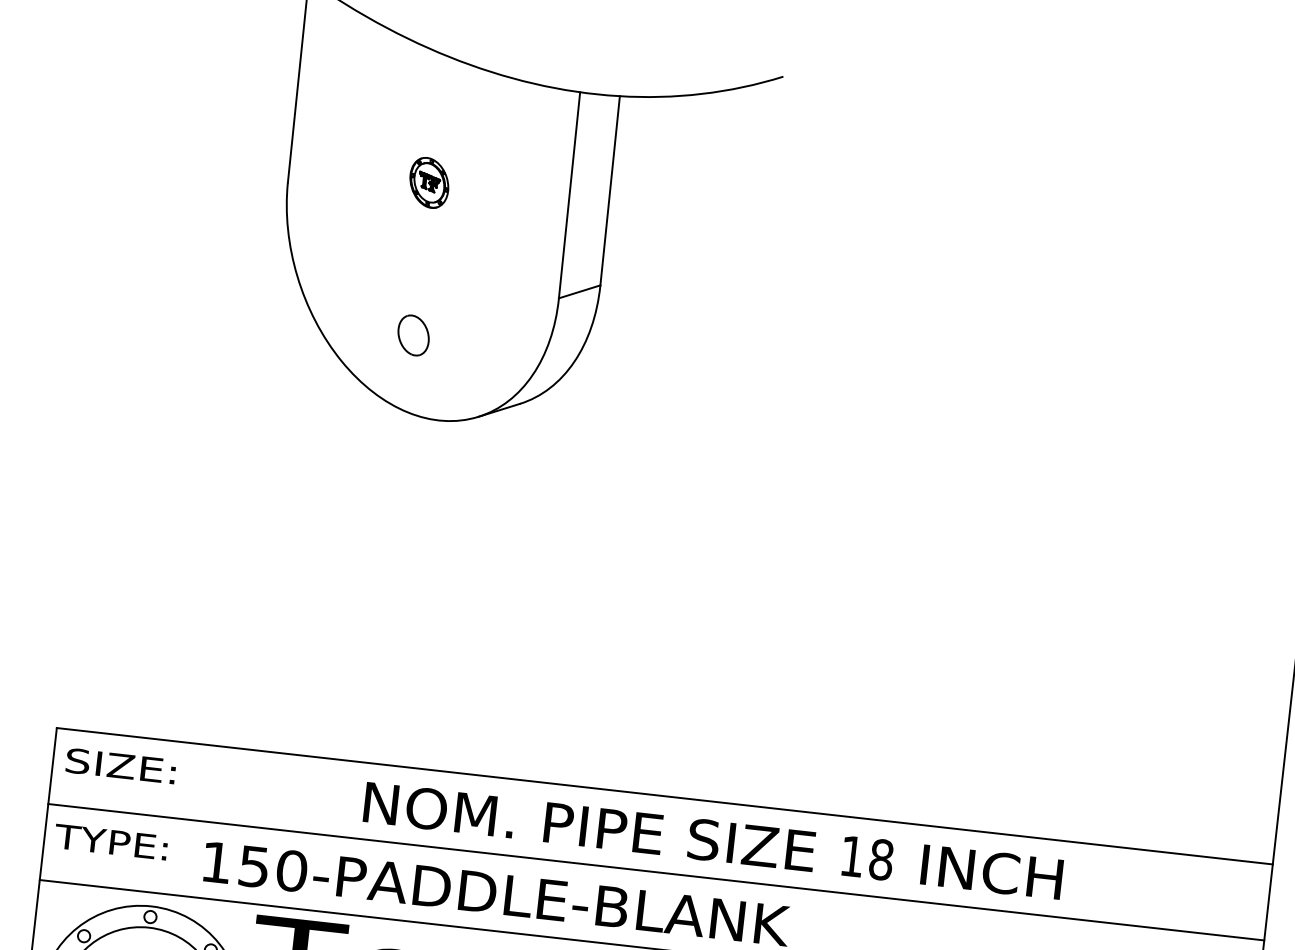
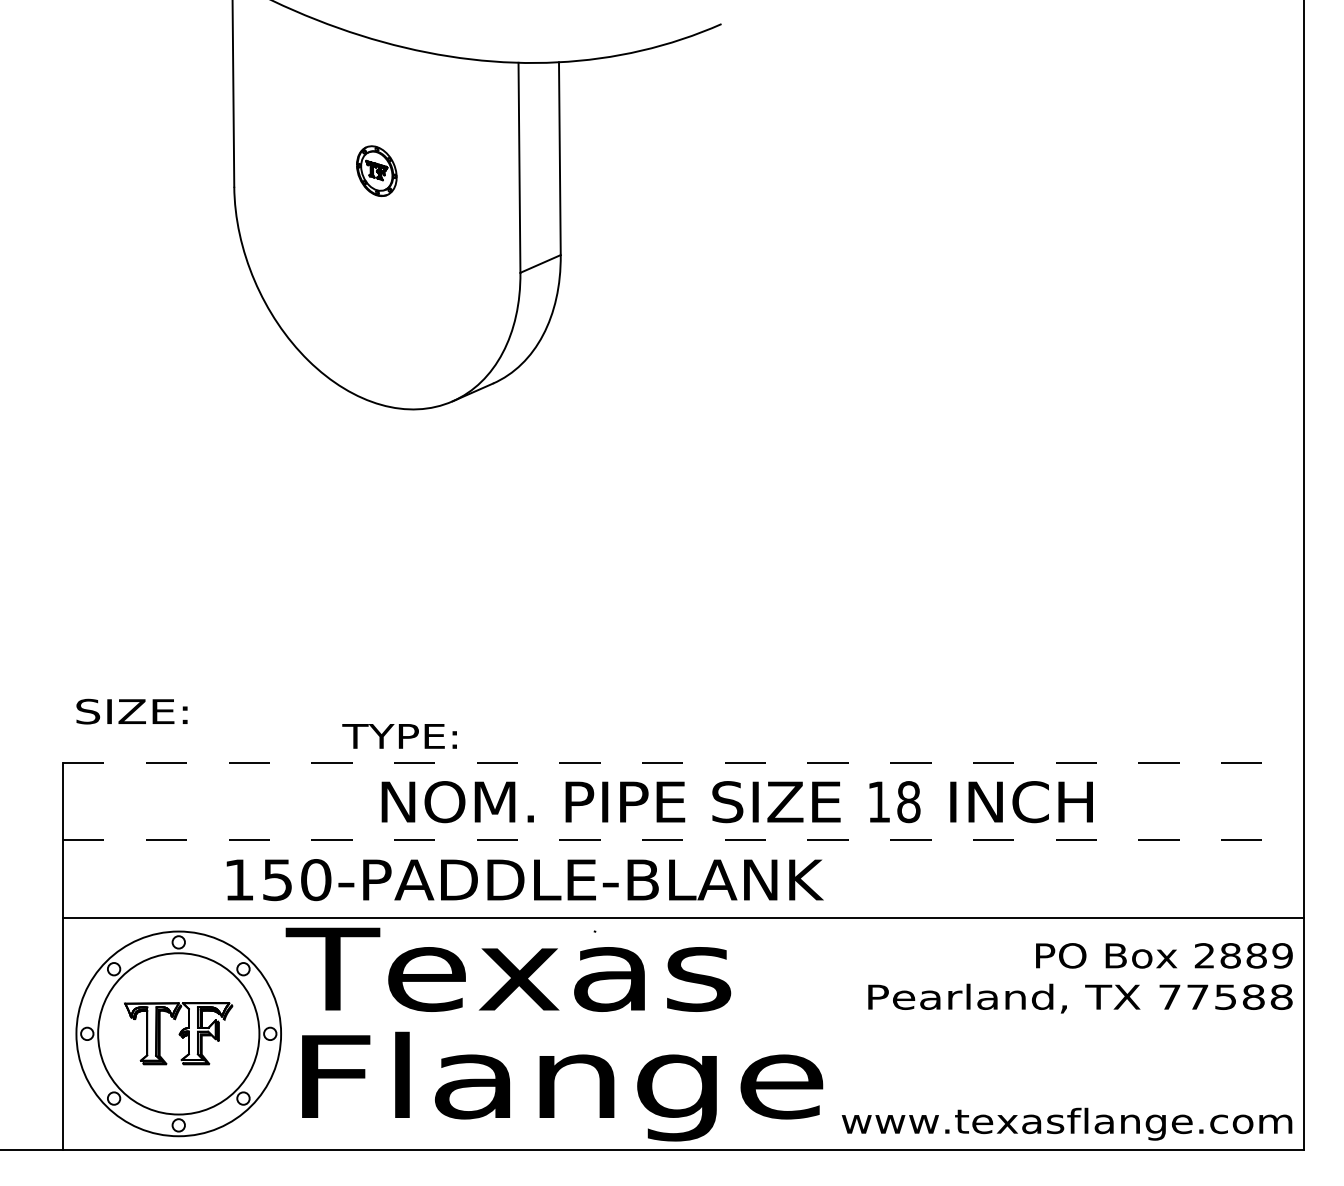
part: (412, 335) -> (377, 326), removed
text: (120, 765) -> (131, 711), moved
line: (664, 796) -> (683, 762), solid -> dashed
text: (110, 842) -> (399, 736), moved
line: (656, 872) -> (683, 840), solid -> dashed

